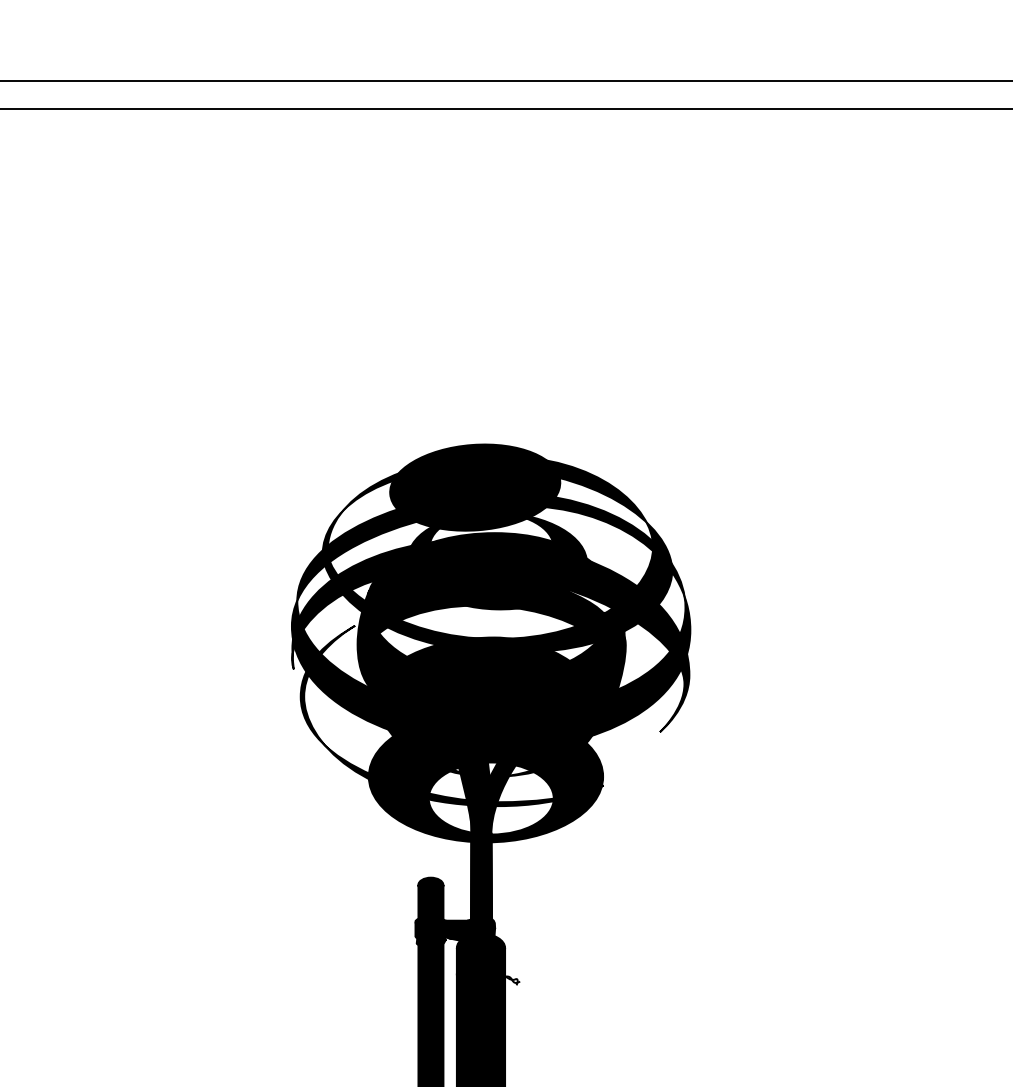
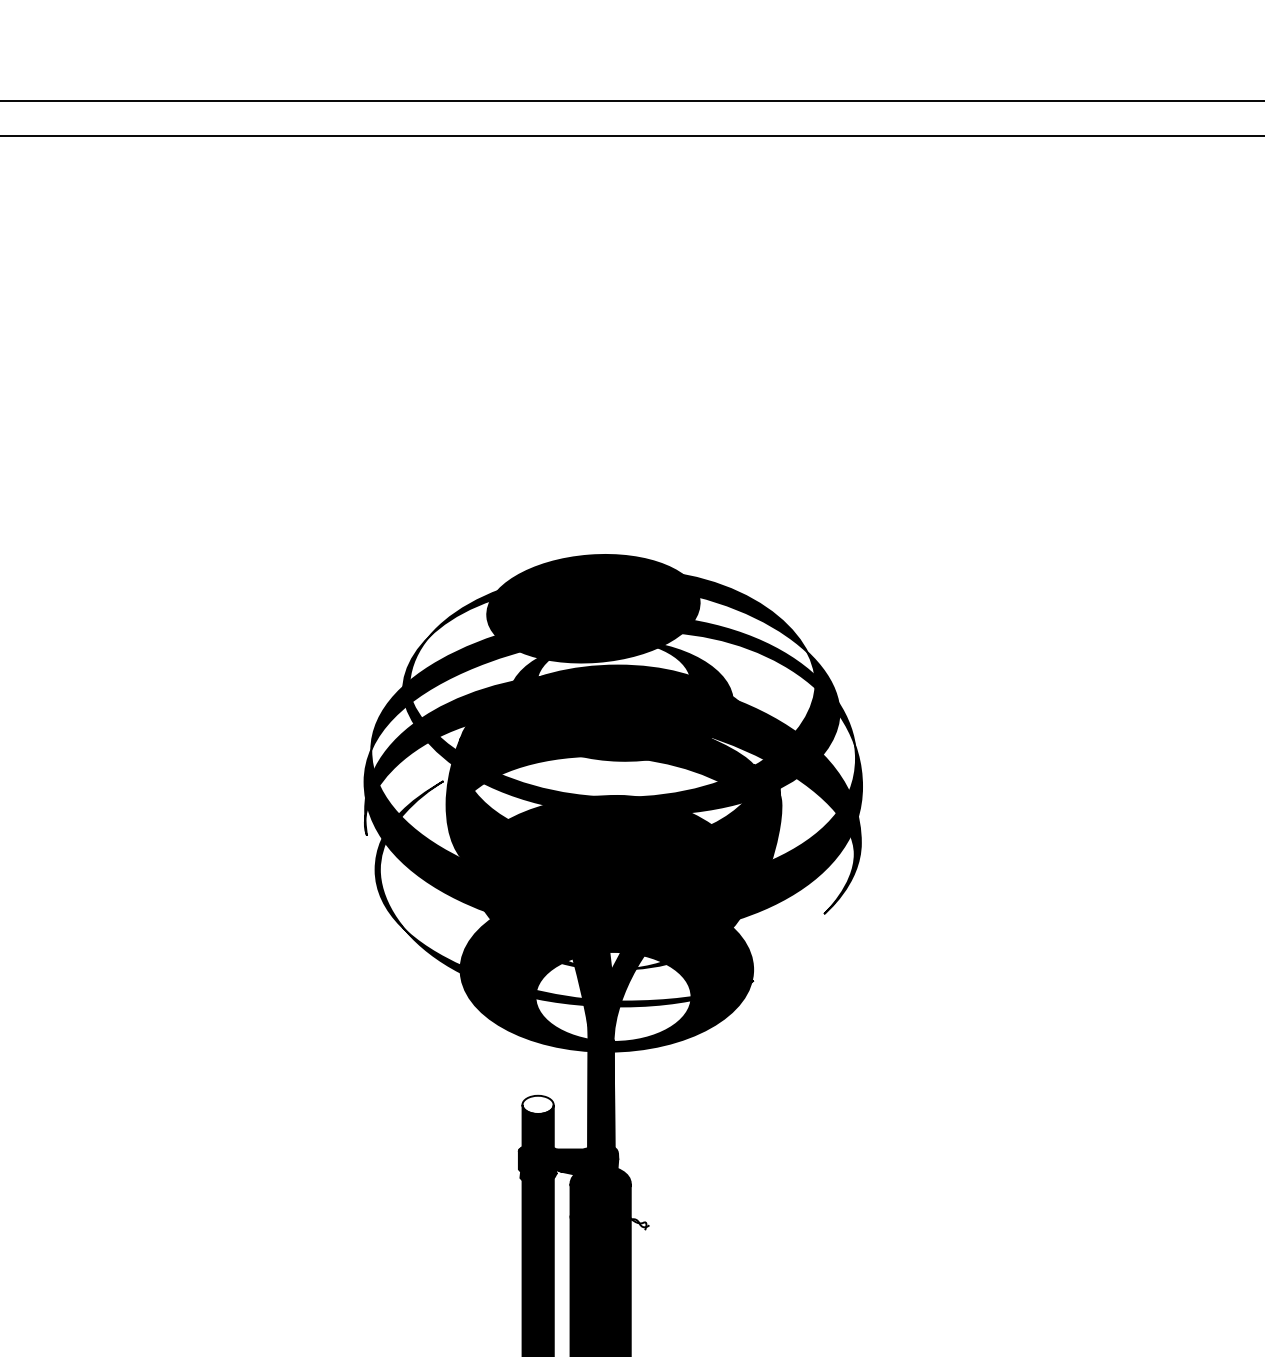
fill: (430, 884) -> (537, 1104), removed

